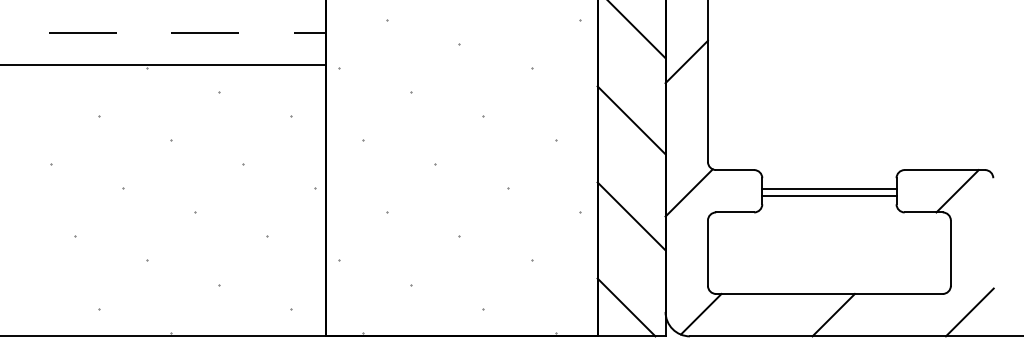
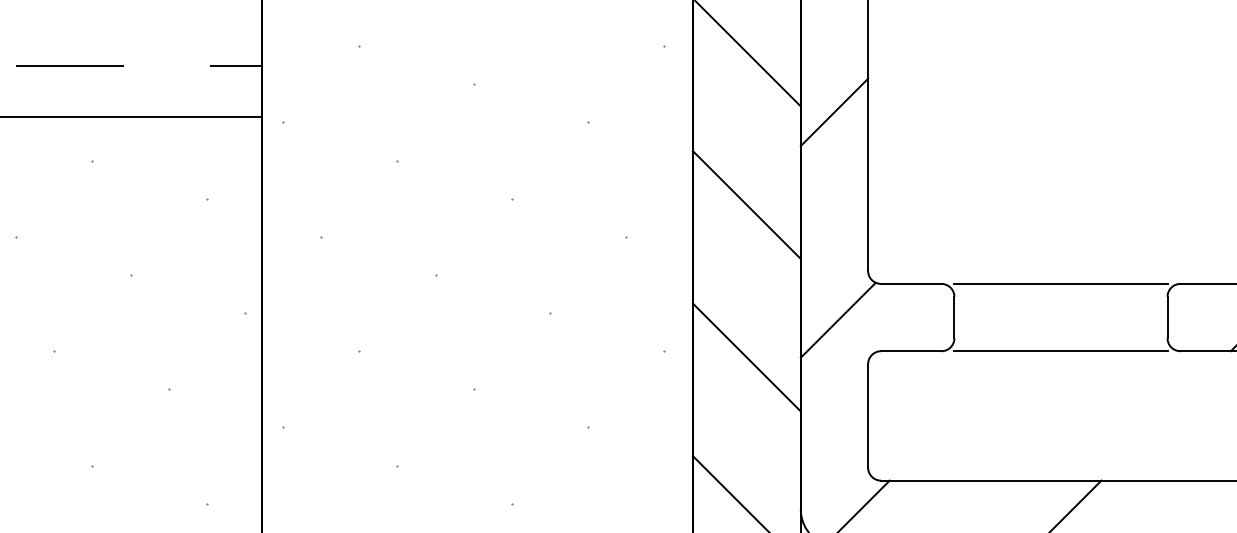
line: (829, 189) -> (1061, 351), moved
line: (829, 196) -> (1061, 284), moved

